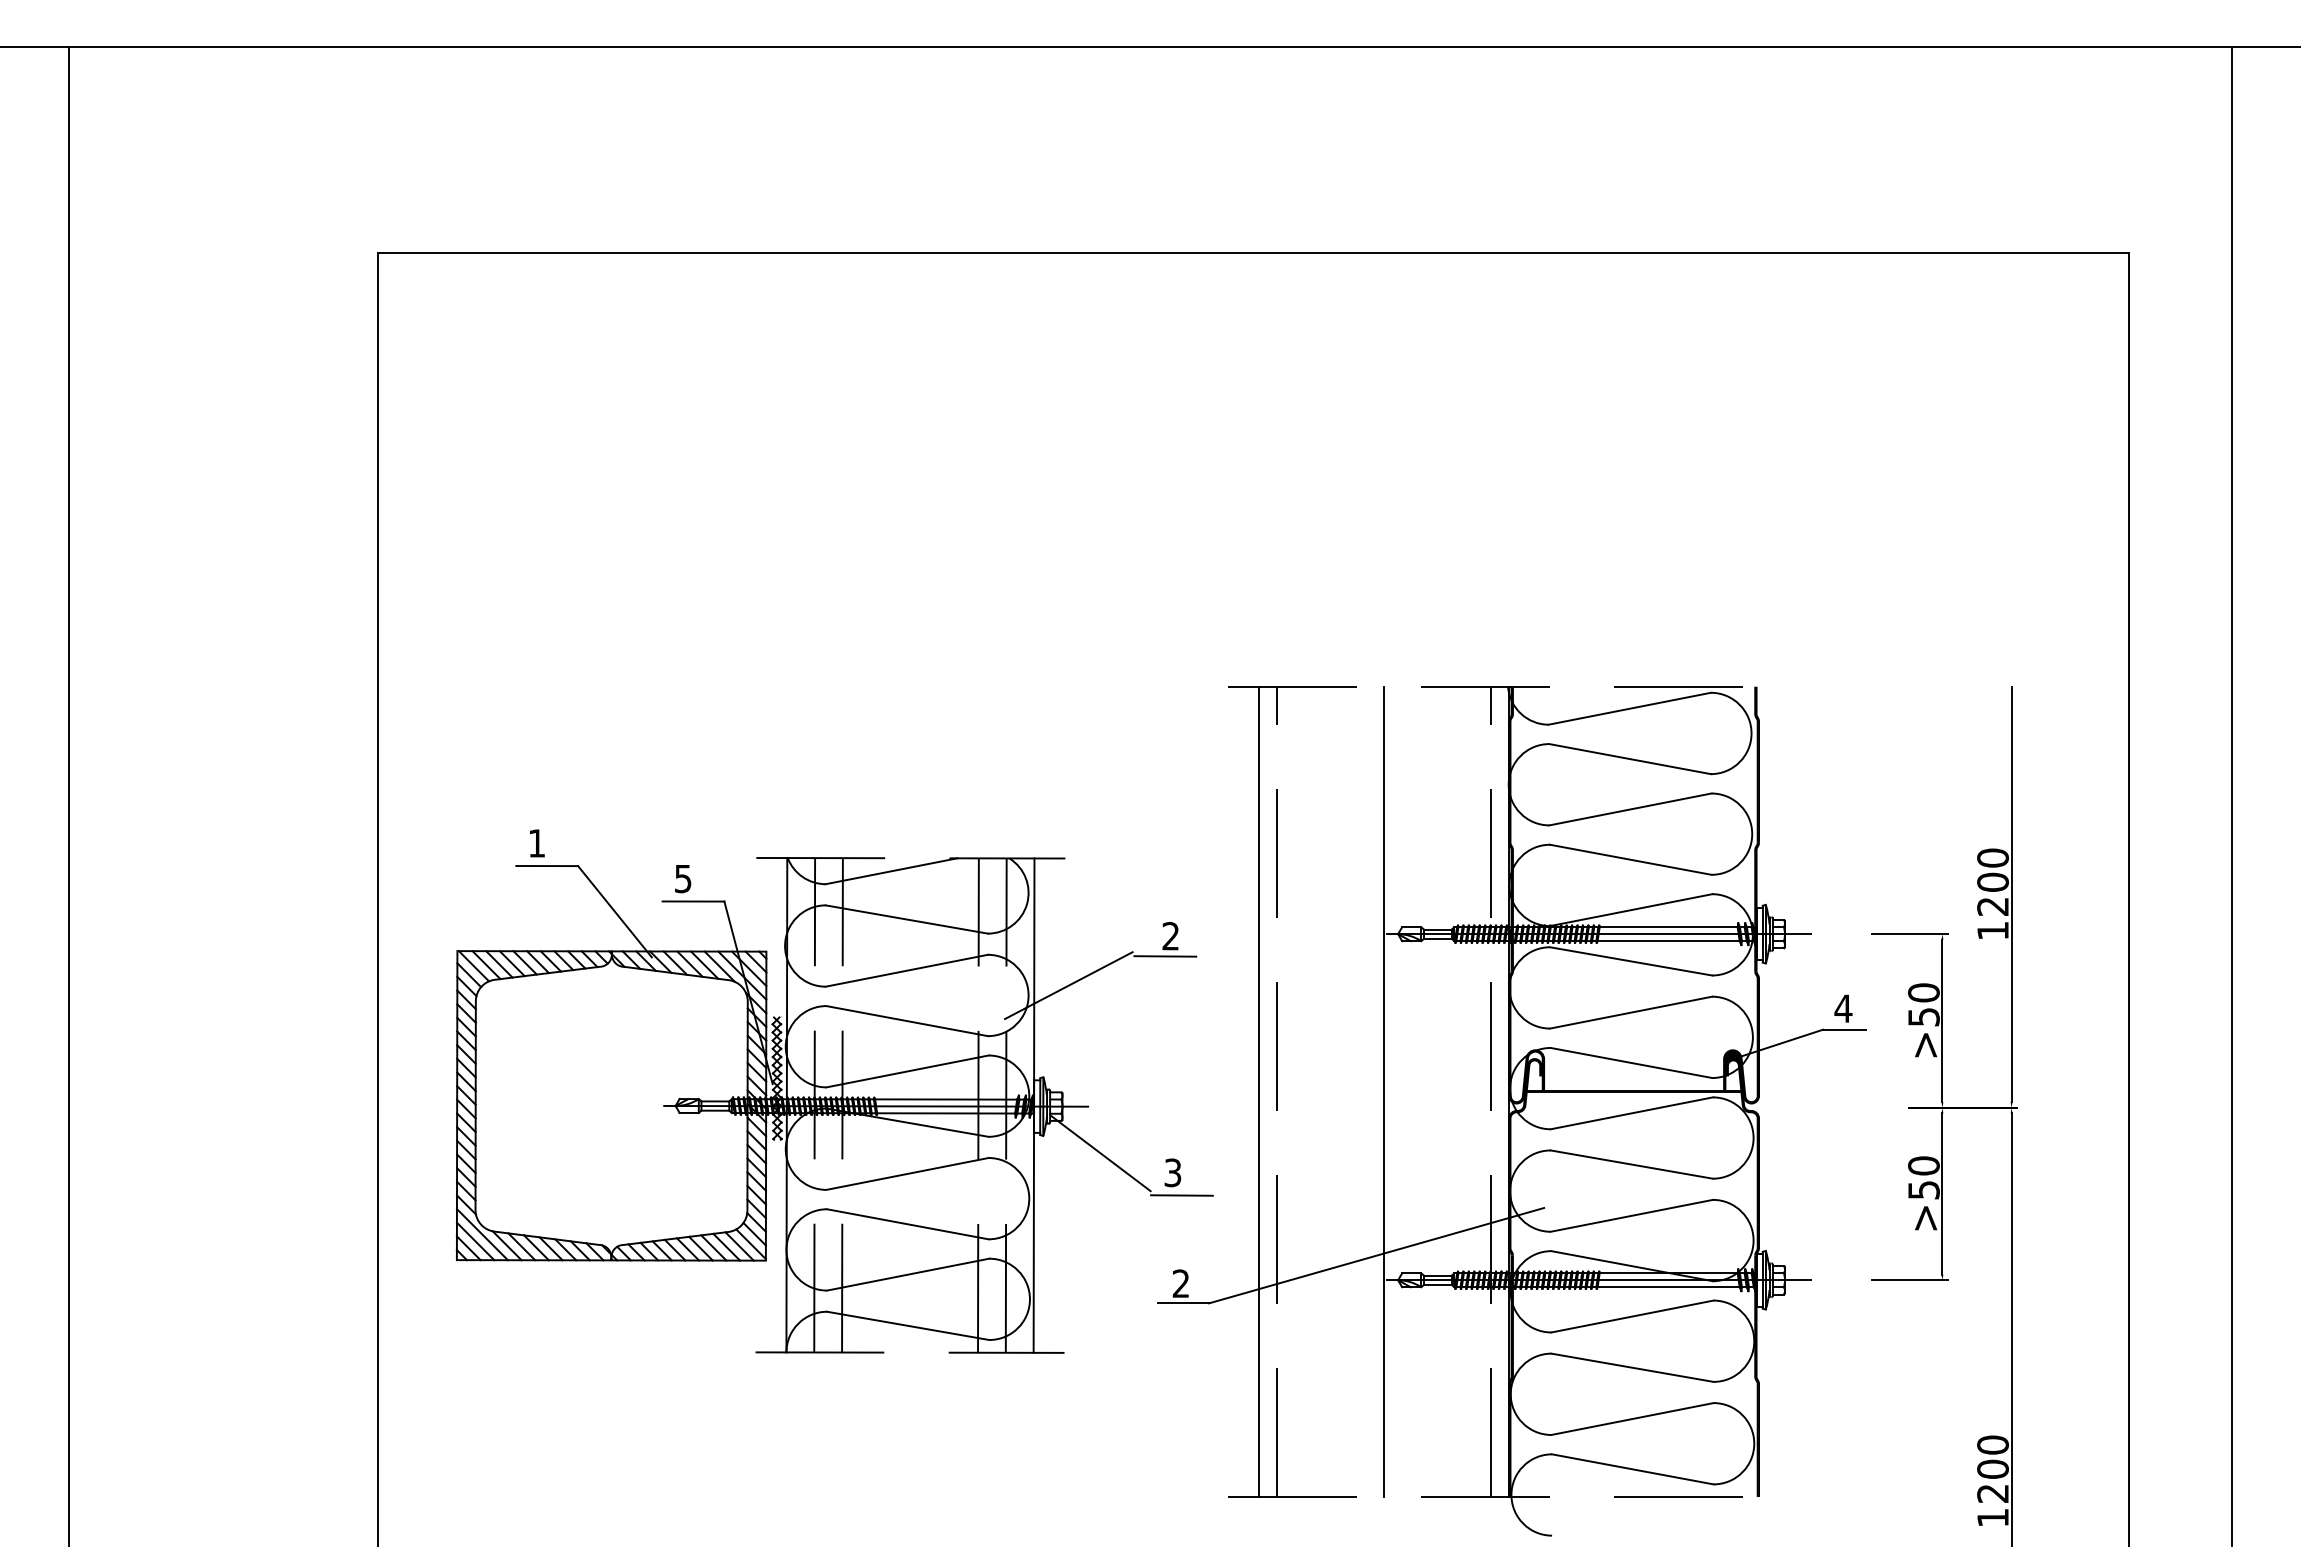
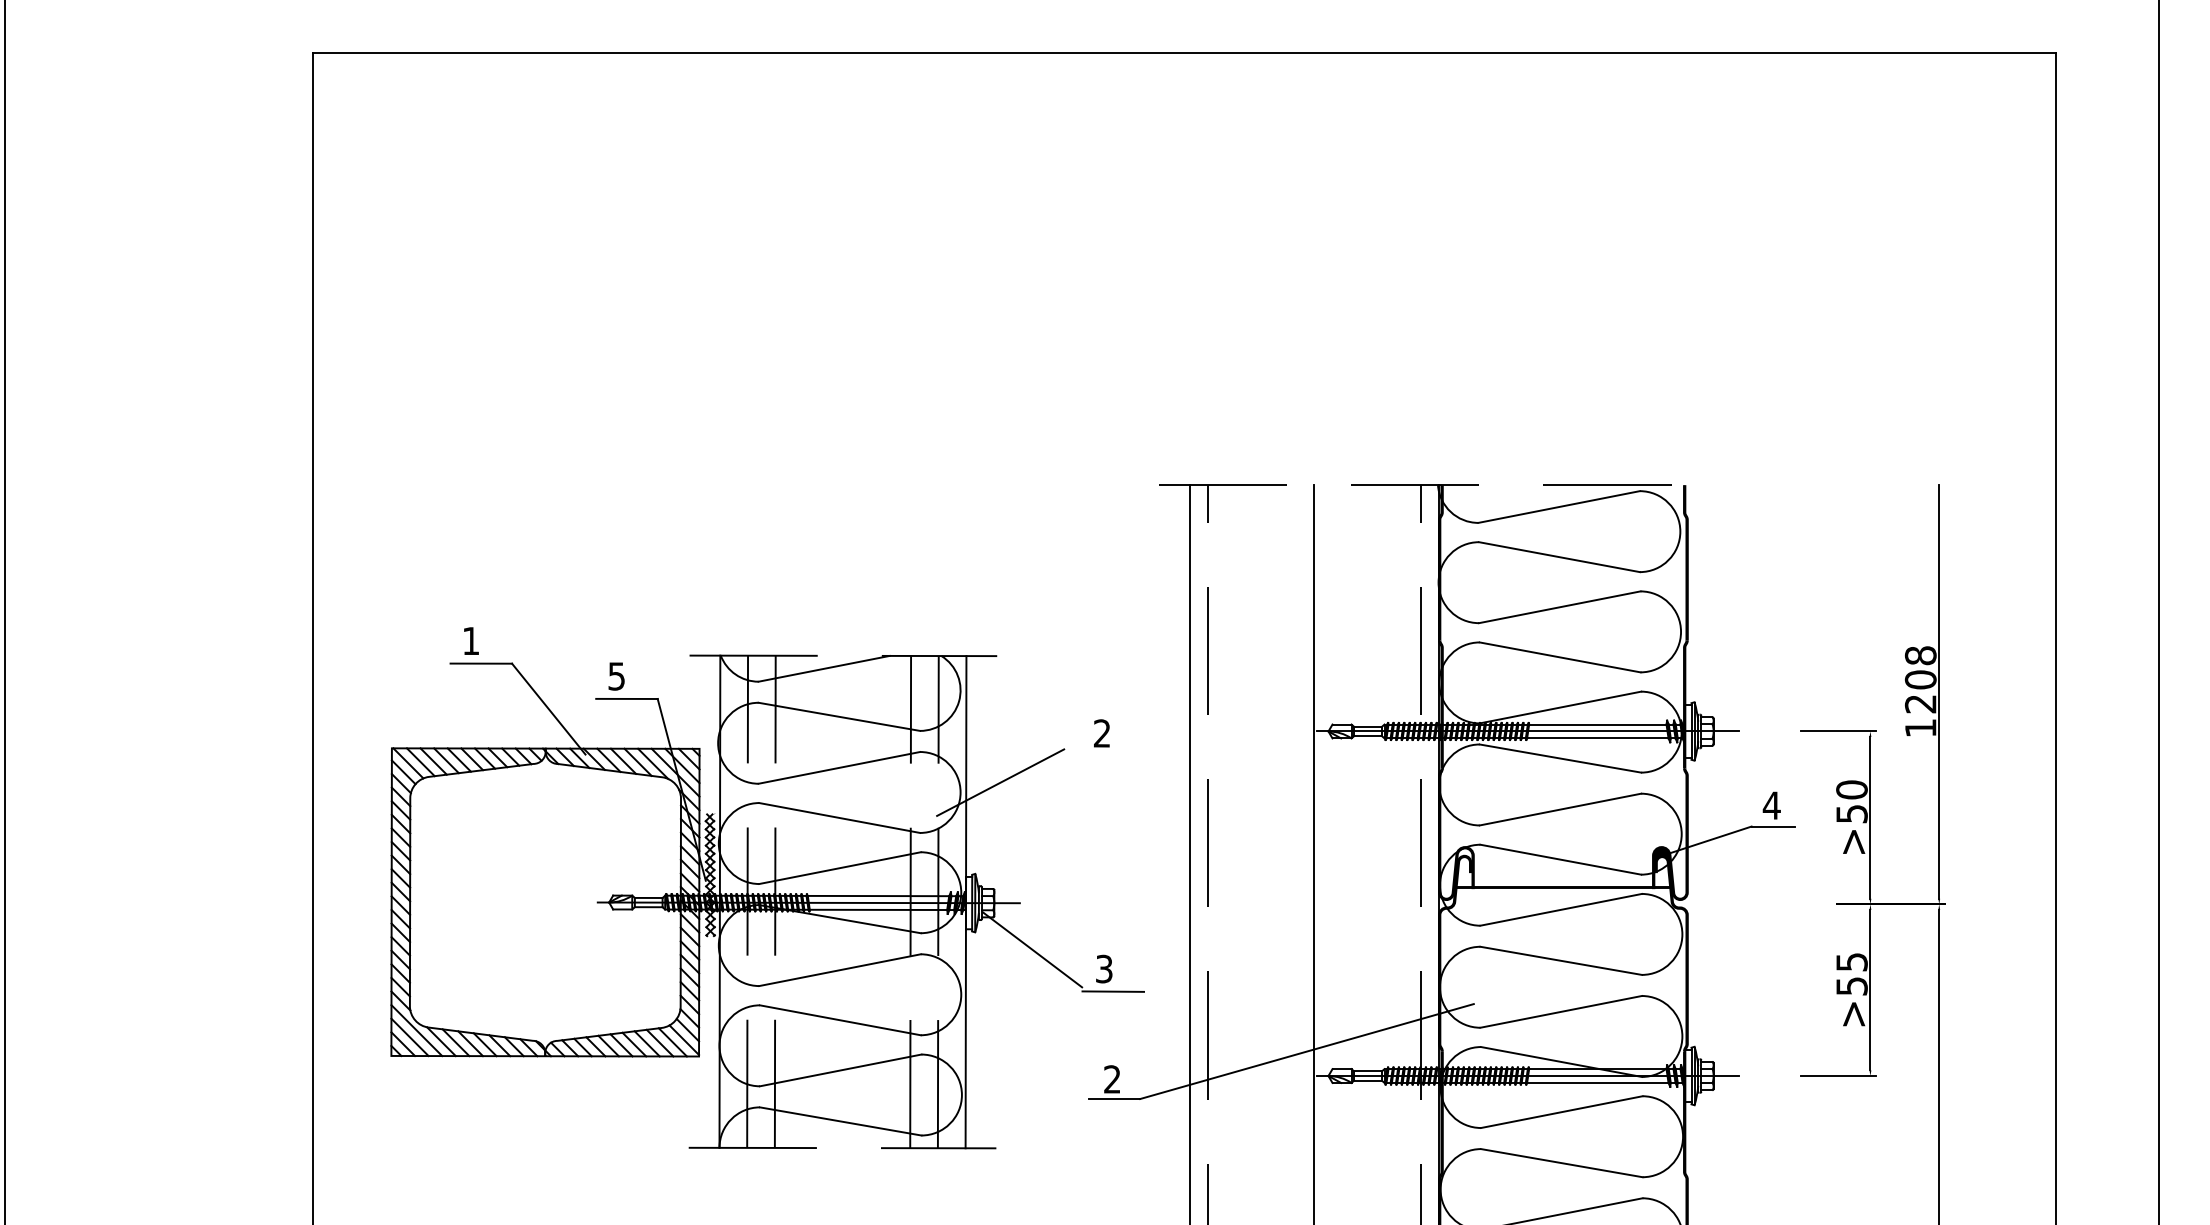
text: (1992, 857) -> (1920, 655), 1200 -> 1208
line: (1165, 956) -> (1096, 753), removed
text: (1923, 1165) -> (1851, 961), >50 -> >55

